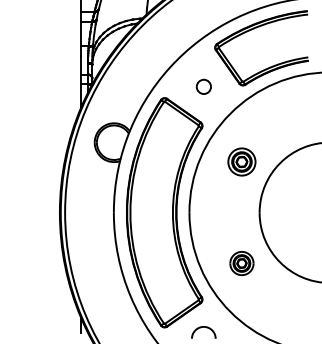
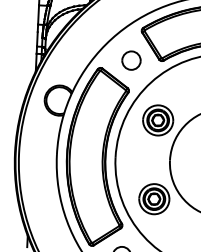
part: (203, 86) -> (131, 60), size x1.67
part: (241, 161) -> (157, 120), size x1.43
part: (241, 263) -> (154, 199), size x1.67

